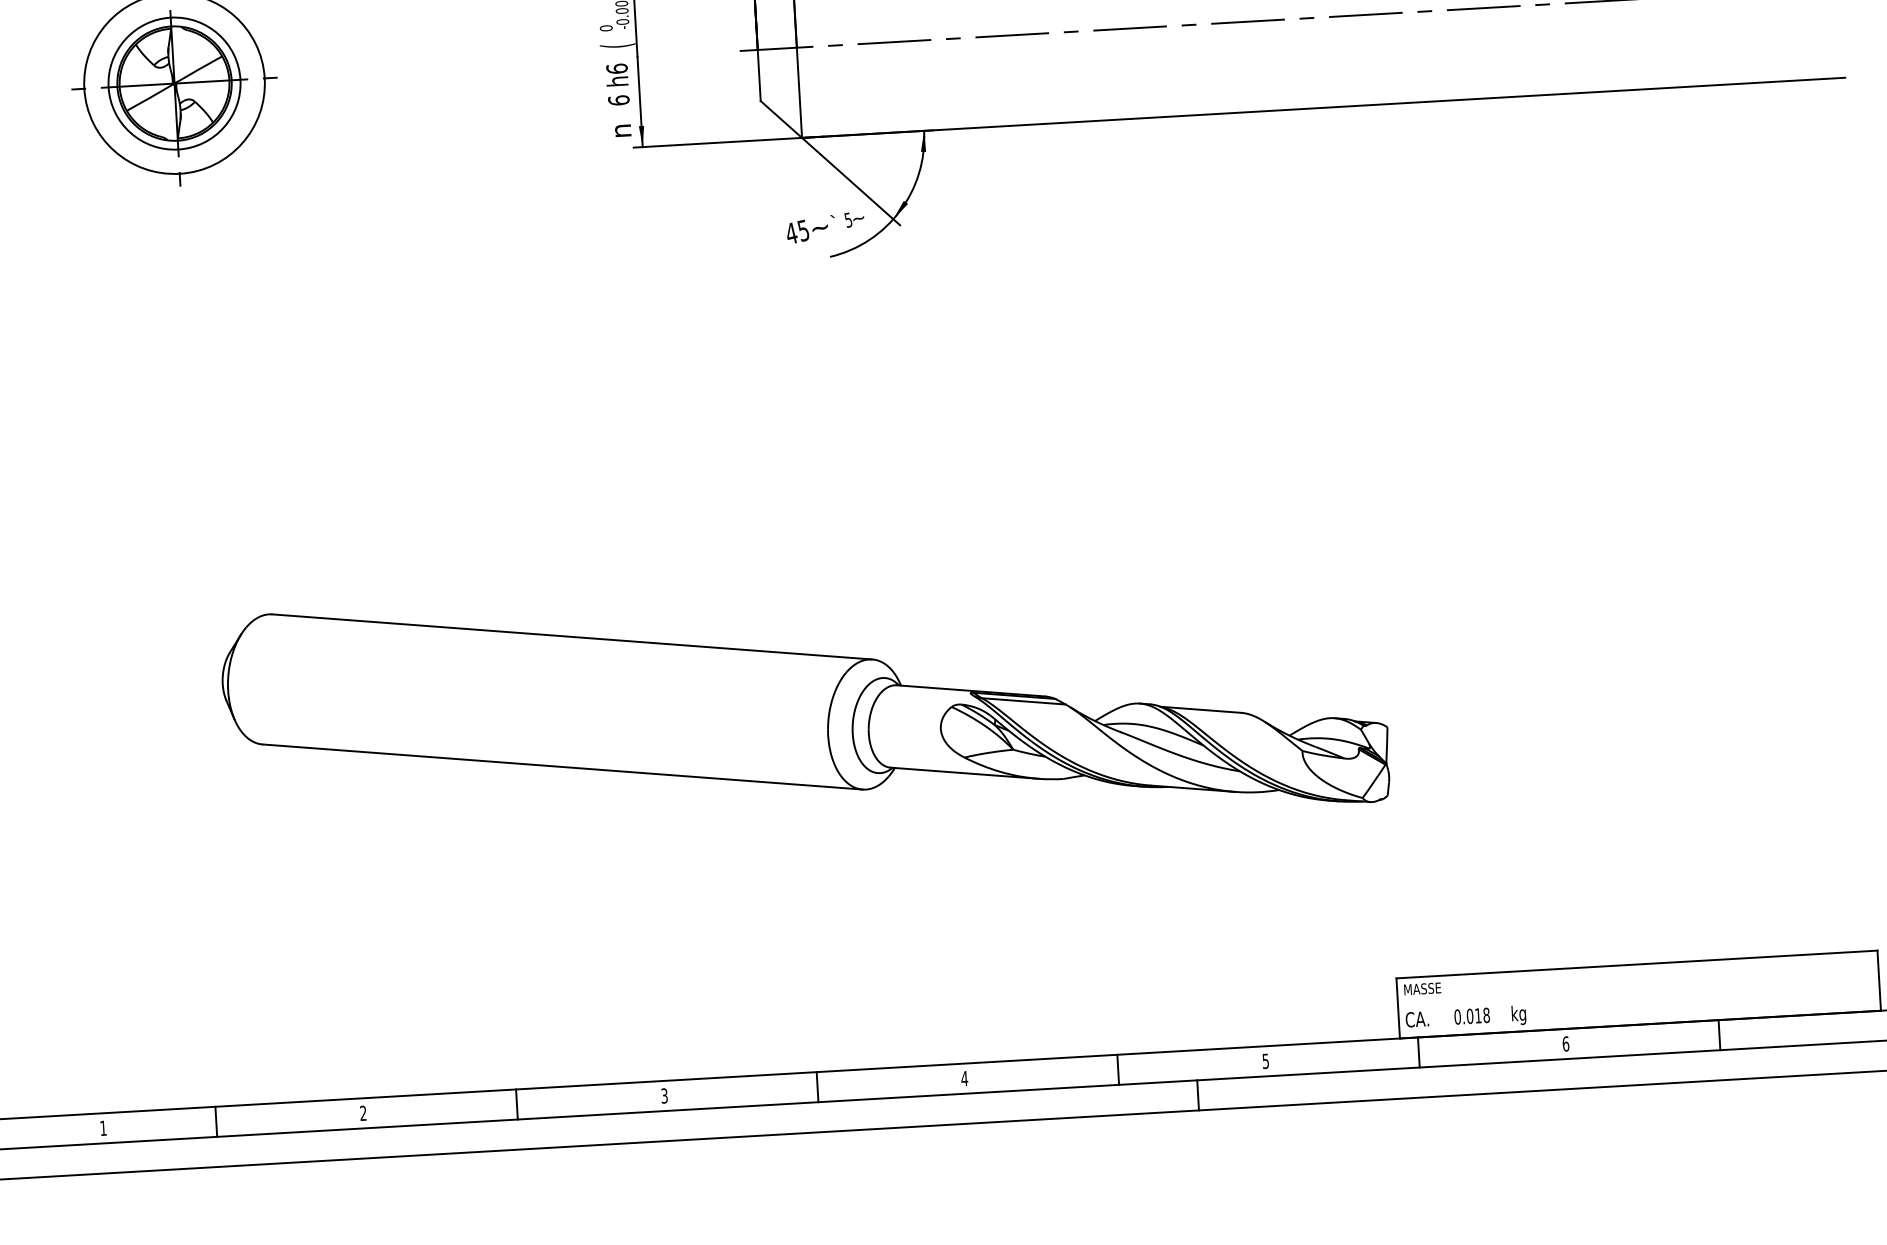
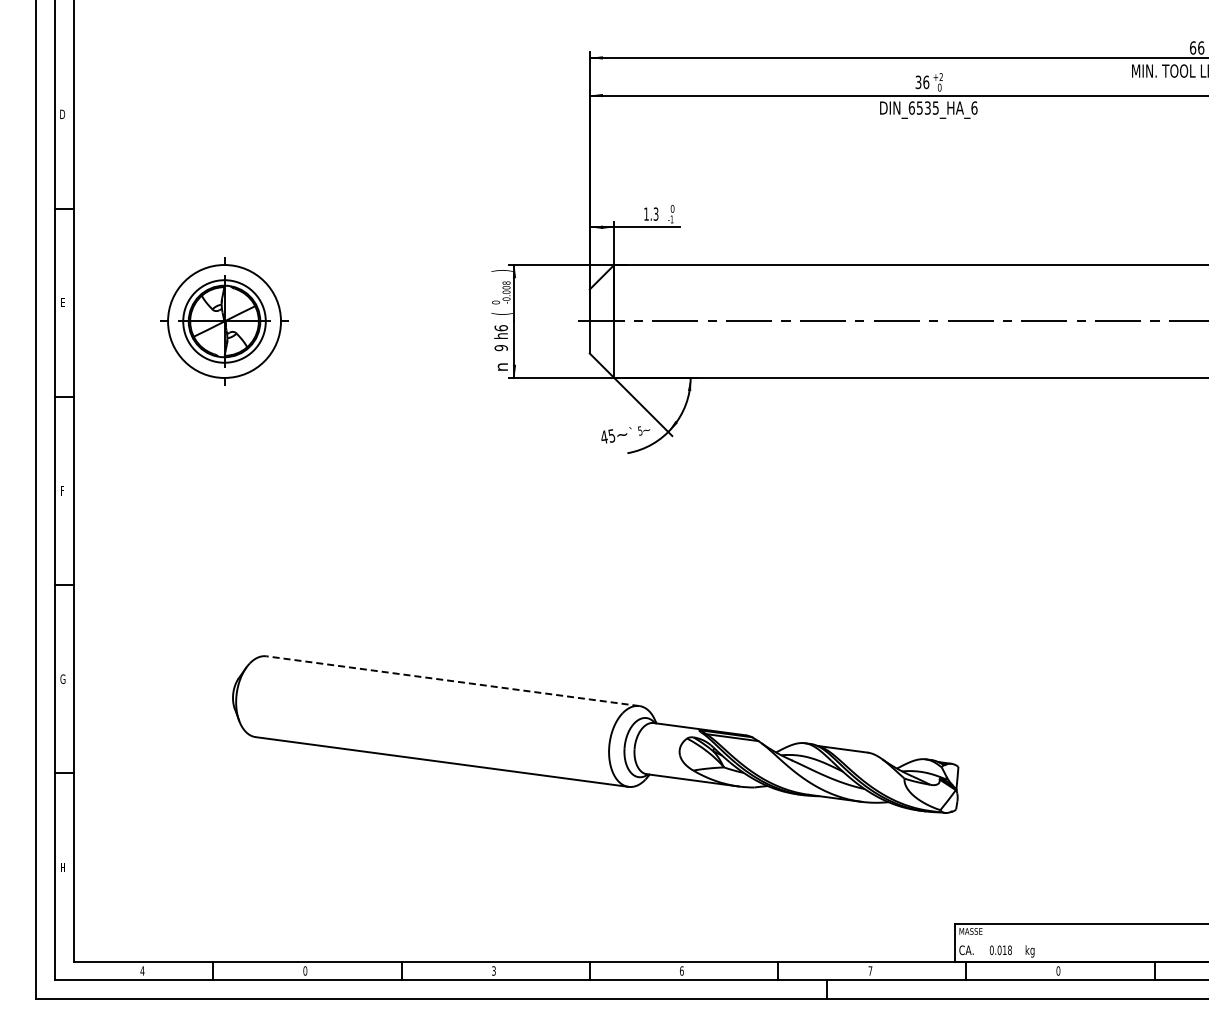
text: (617, 99) -> (500, 347), 6 -> 9
line: (571, 637) -> (452, 681), solid -> dashed
text: (1566, 1043) -> (1058, 970), 6 -> 0
text: (1265, 1060) -> (870, 970), 5 -> 7
text: (964, 1077) -> (681, 970), 4 -> 6
text: (363, 1112) -> (305, 970), 2 -> 0
text: (103, 1127) -> (142, 970), 1 -> 4

